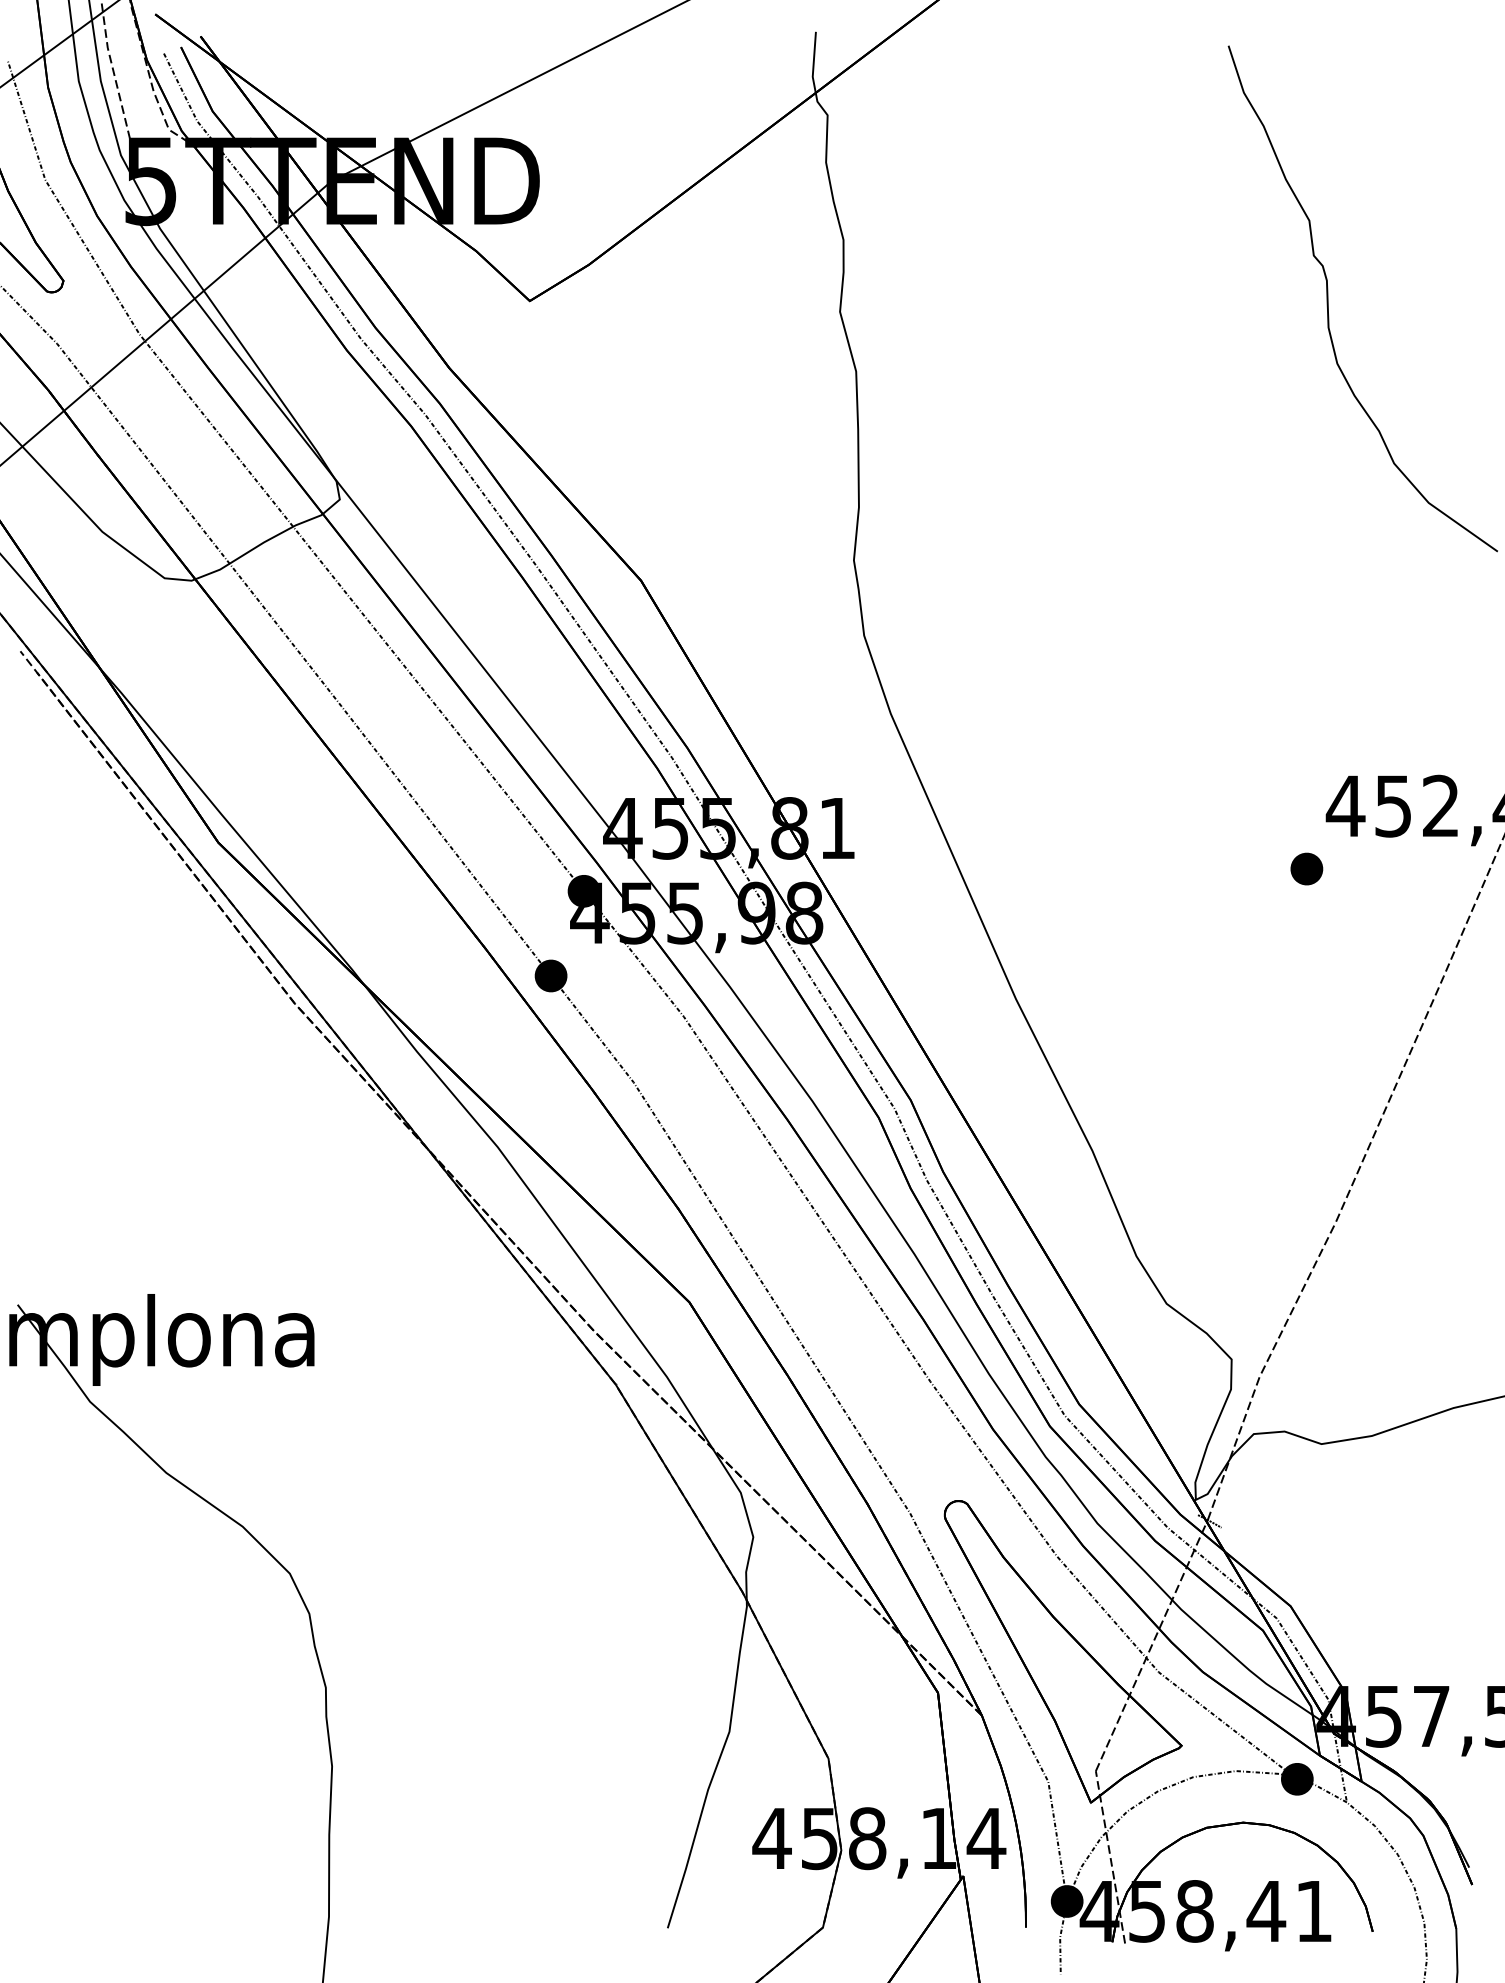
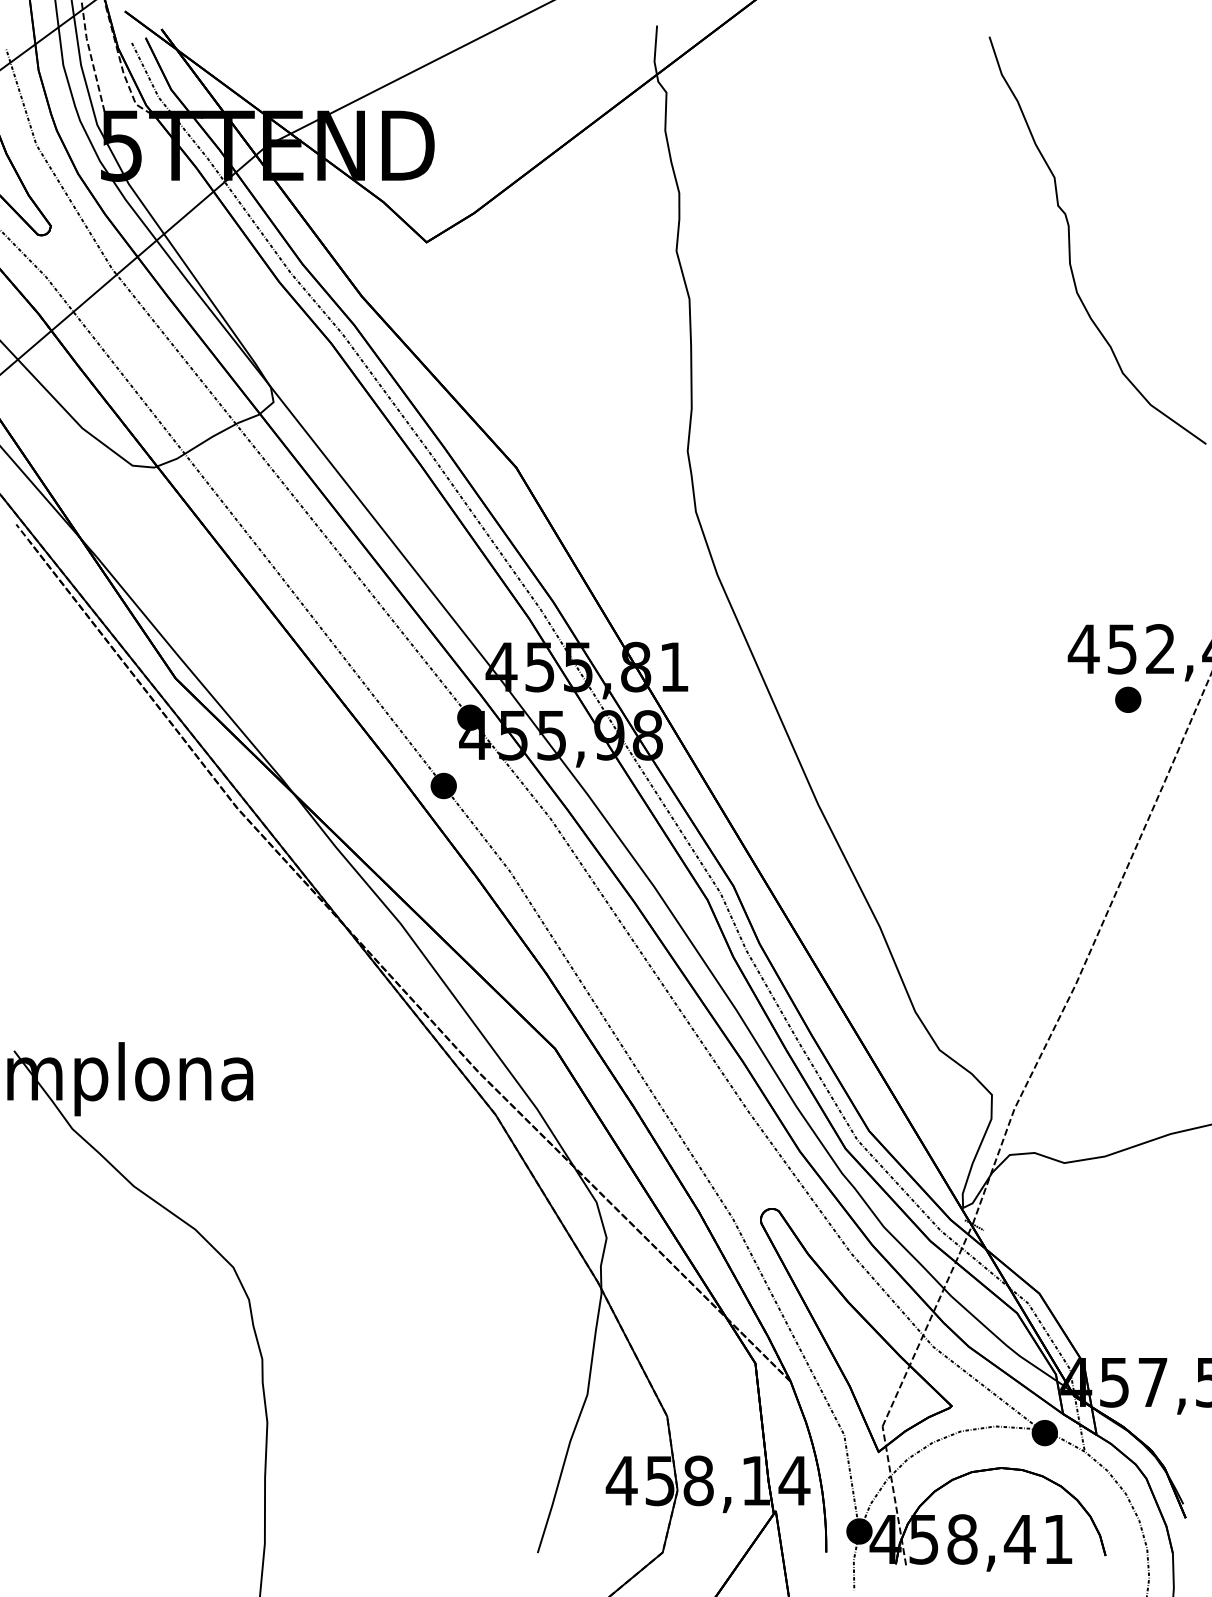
part: (1306, 868) -> (1127, 699), moved

